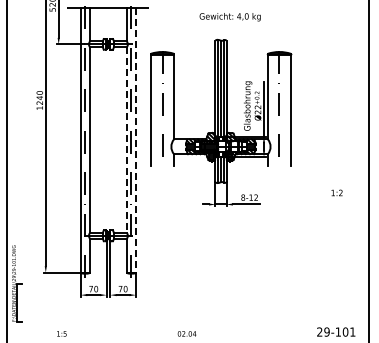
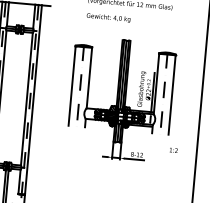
part: (221, 122) -> (121, 99), moved
line: (126, 140) -> (26, 99), dashed -> solid
line: (136, 140) -> (33, 100), dashed -> solid

